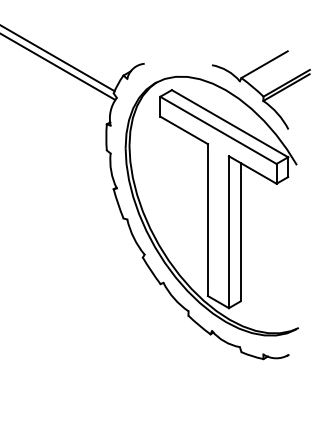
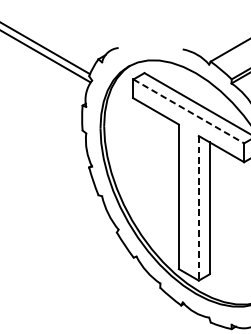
line: (218, 130) -> (188, 111), solid -> dashed
line: (228, 232) -> (198, 208), solid -> dashed

